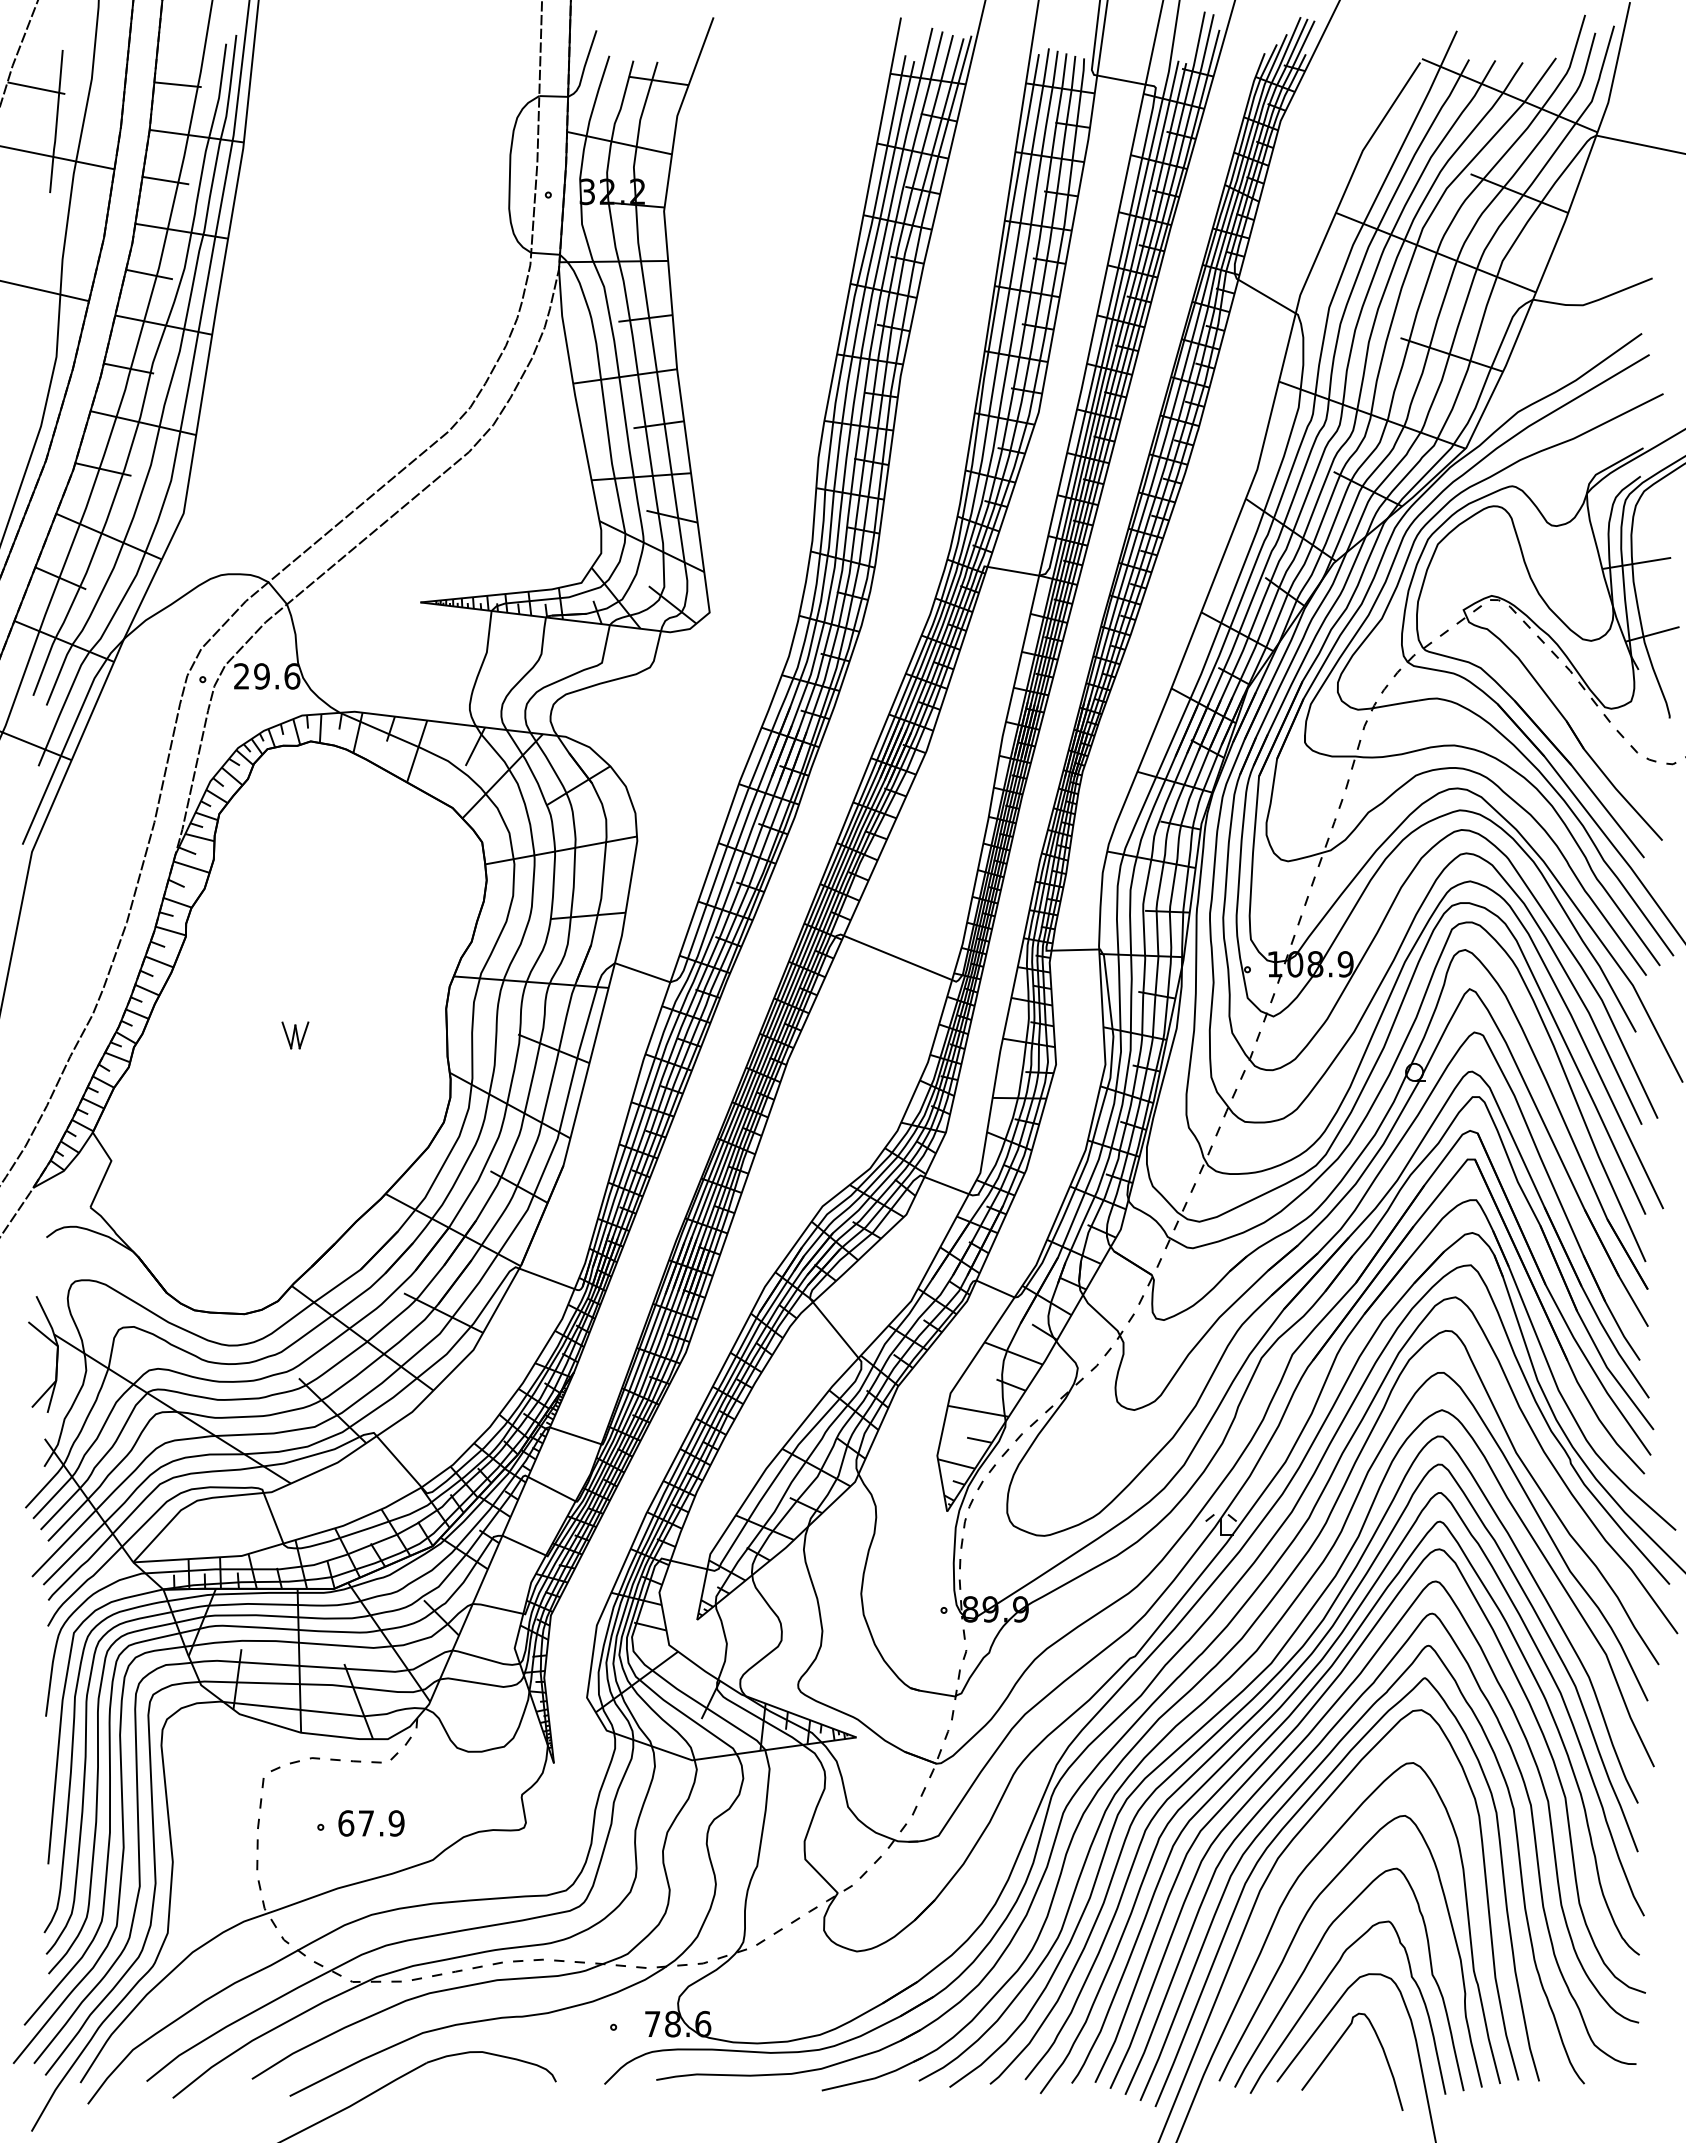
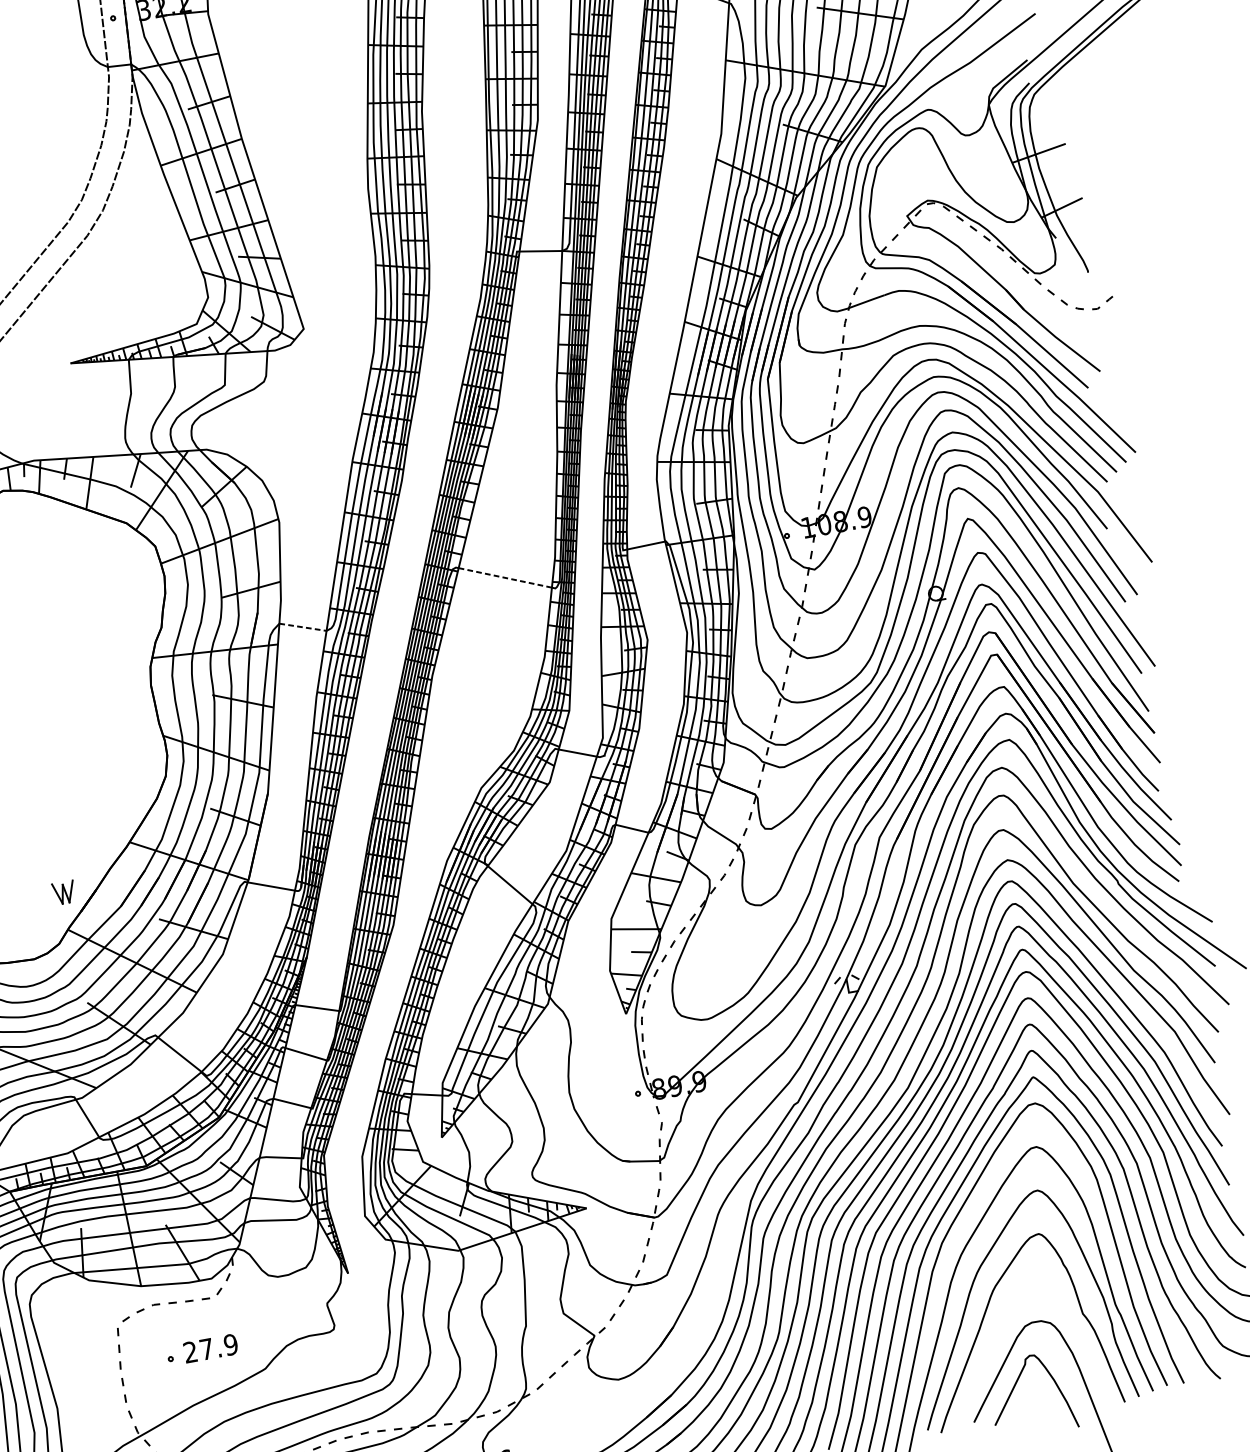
line: (897, 957) -> (504, 577), solid -> dashed
line: (643, 972) -> (303, 626), solid -> dashed
part: (295, 1035) -> (64, 892), moved
text: (346, 1823) -> (190, 1352), 67.9 -> 27.9
curve: (1321, 1988) -> (996, 1341), removed

